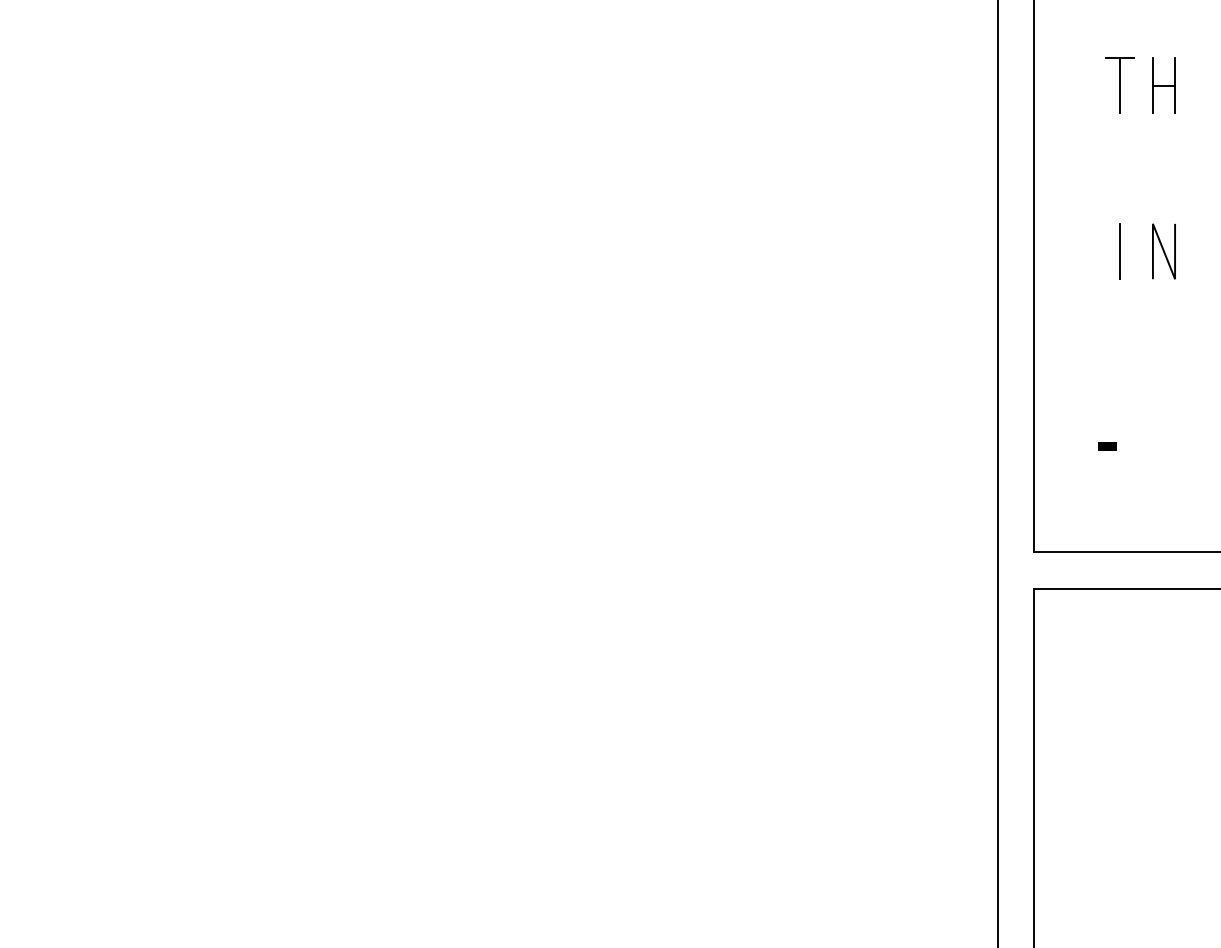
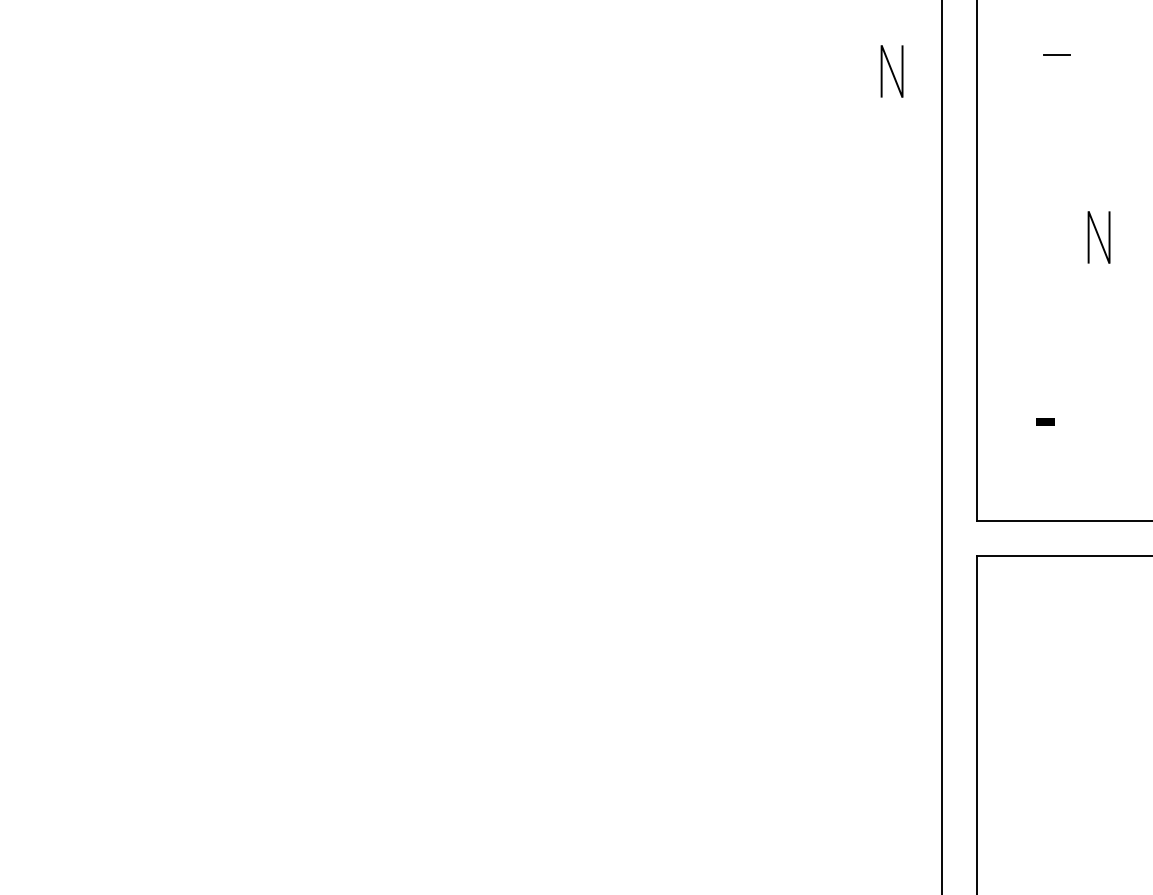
line: (944, 75) -> (891, 71), added
line: (1119, 85) -> (1057, 80), removed
part: (1164, 85) -> (1099, 80), removed
line: (1119, 251) -> (1057, 237), removed

